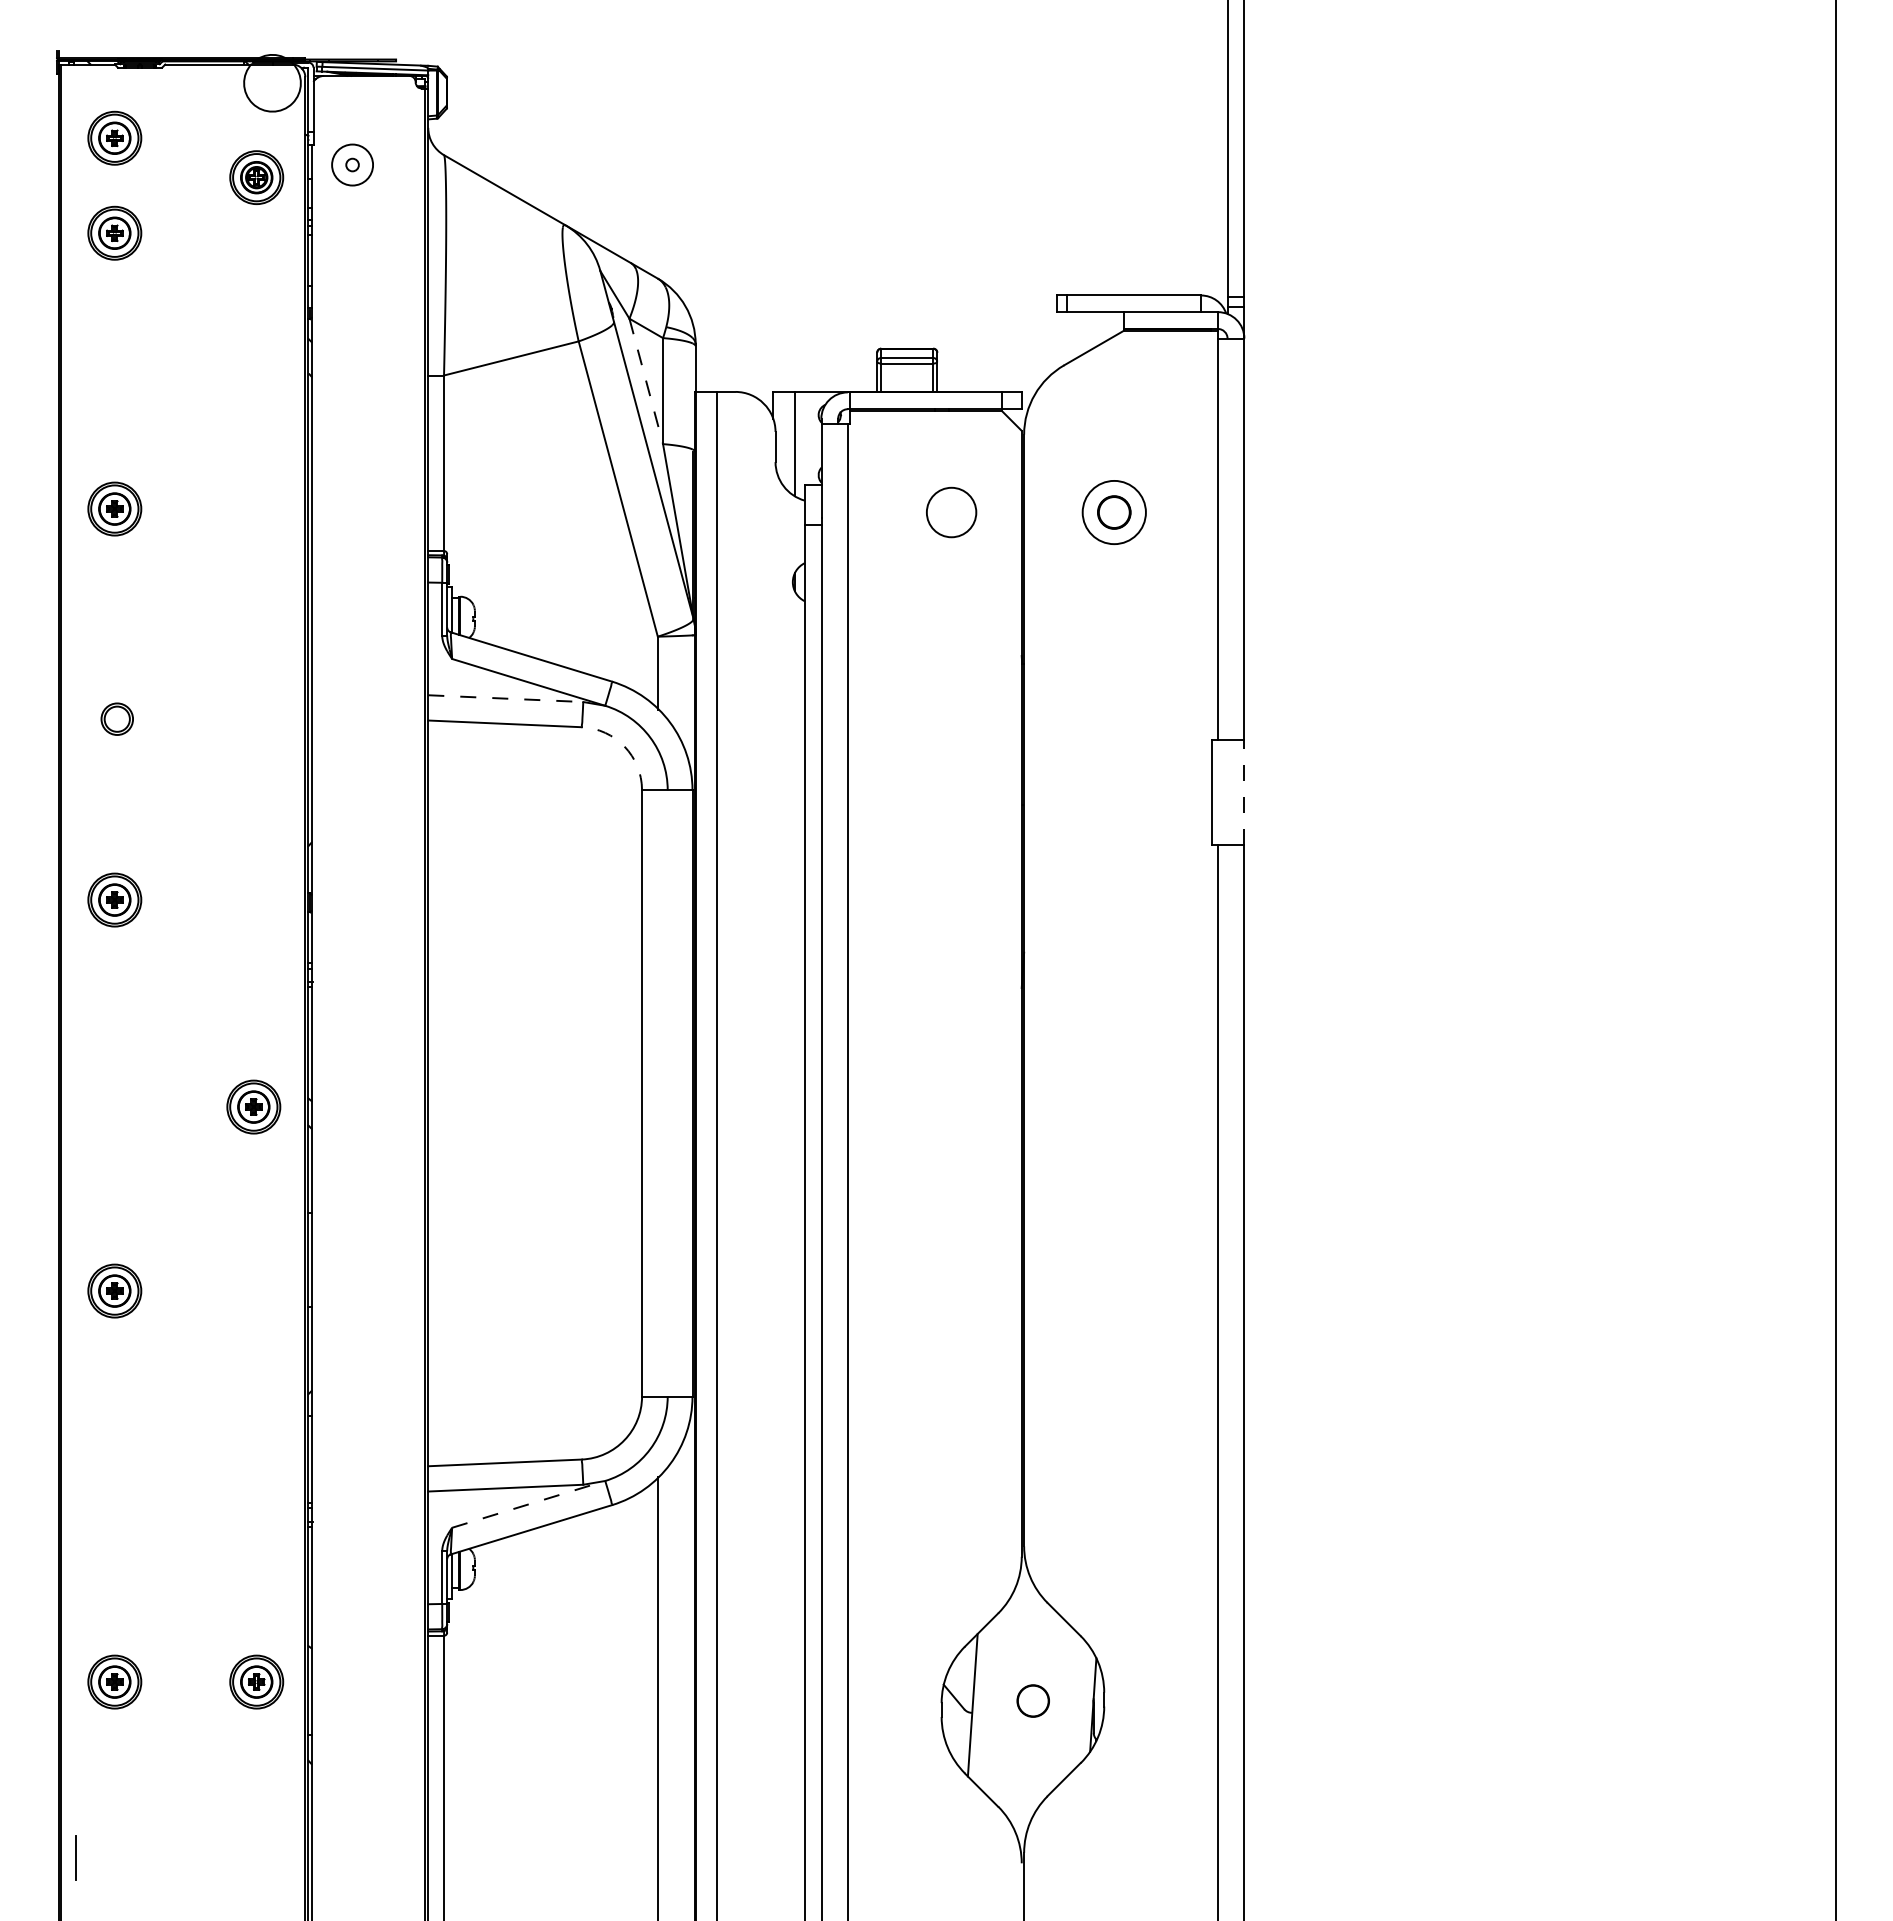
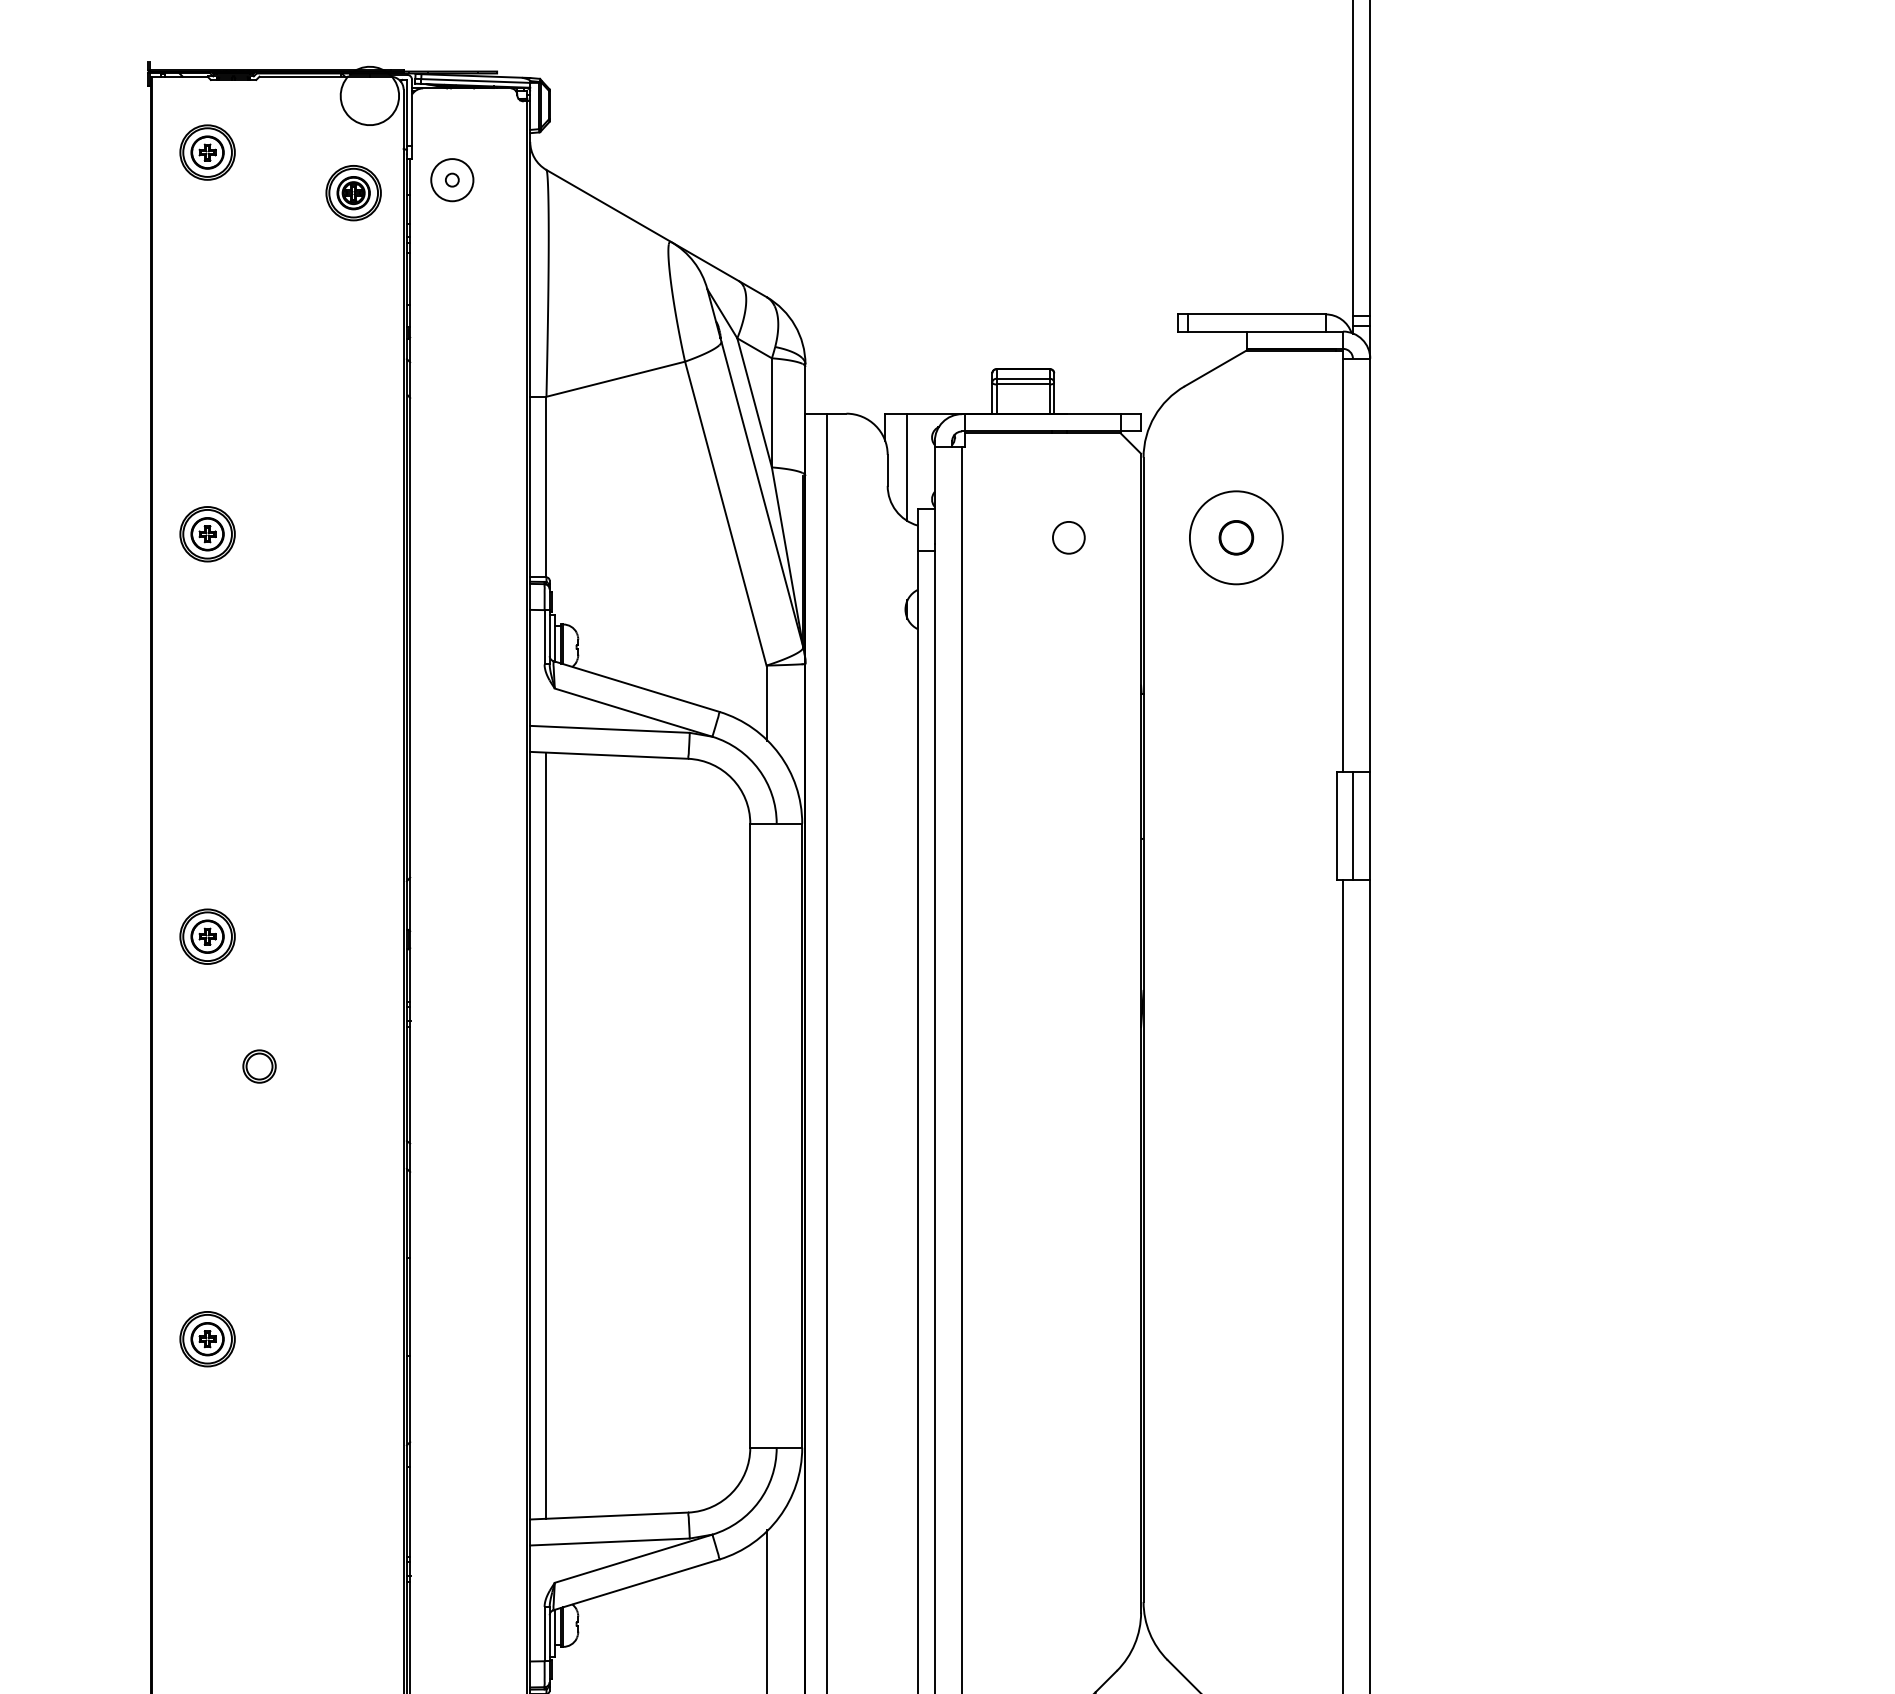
part: (114, 232) -> (207, 249), removed
line: (646, 381) -> (754, 402), dashed -> solid
circle: (951, 512) -> (1068, 537), size x0.62
circle: (1114, 512) -> (1236, 537), size x1.43
line: (505, 698) -> (609, 729), dashed -> solid
part: (116, 718) -> (258, 1065), moved
arc: (624, 746) -> (732, 778), dashed -> solid
line: (1227, 792) -> (1352, 825), added
line: (1244, 792) -> (1370, 825), dashed -> solid
line: (444, 1093) -> (546, 1135), added
part: (253, 1106) -> (350, 1149), removed
line: (529, 1504) -> (634, 1558), dashed -> solid

